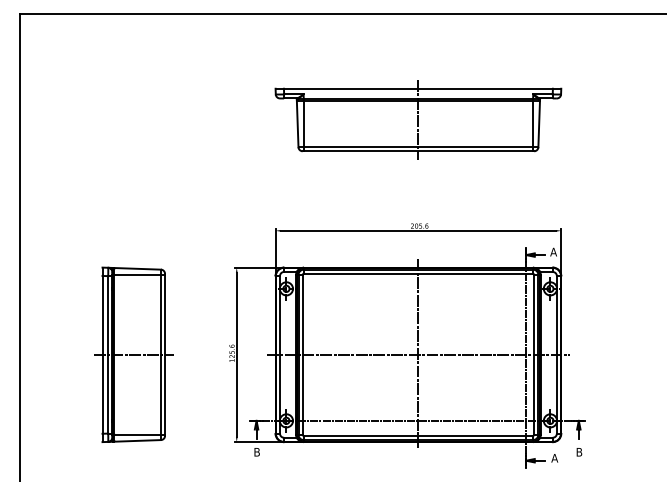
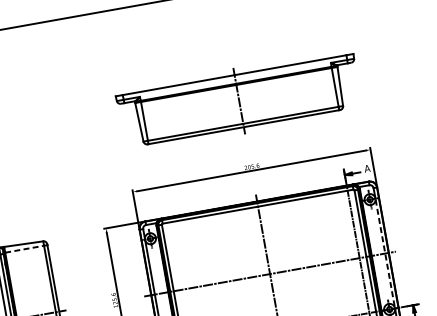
part: (418, 119) -> (239, 100), moved
line: (138, 274) -> (25, 248), solid -> dashed
line: (556, 354) -> (384, 253), solid -> dashed

